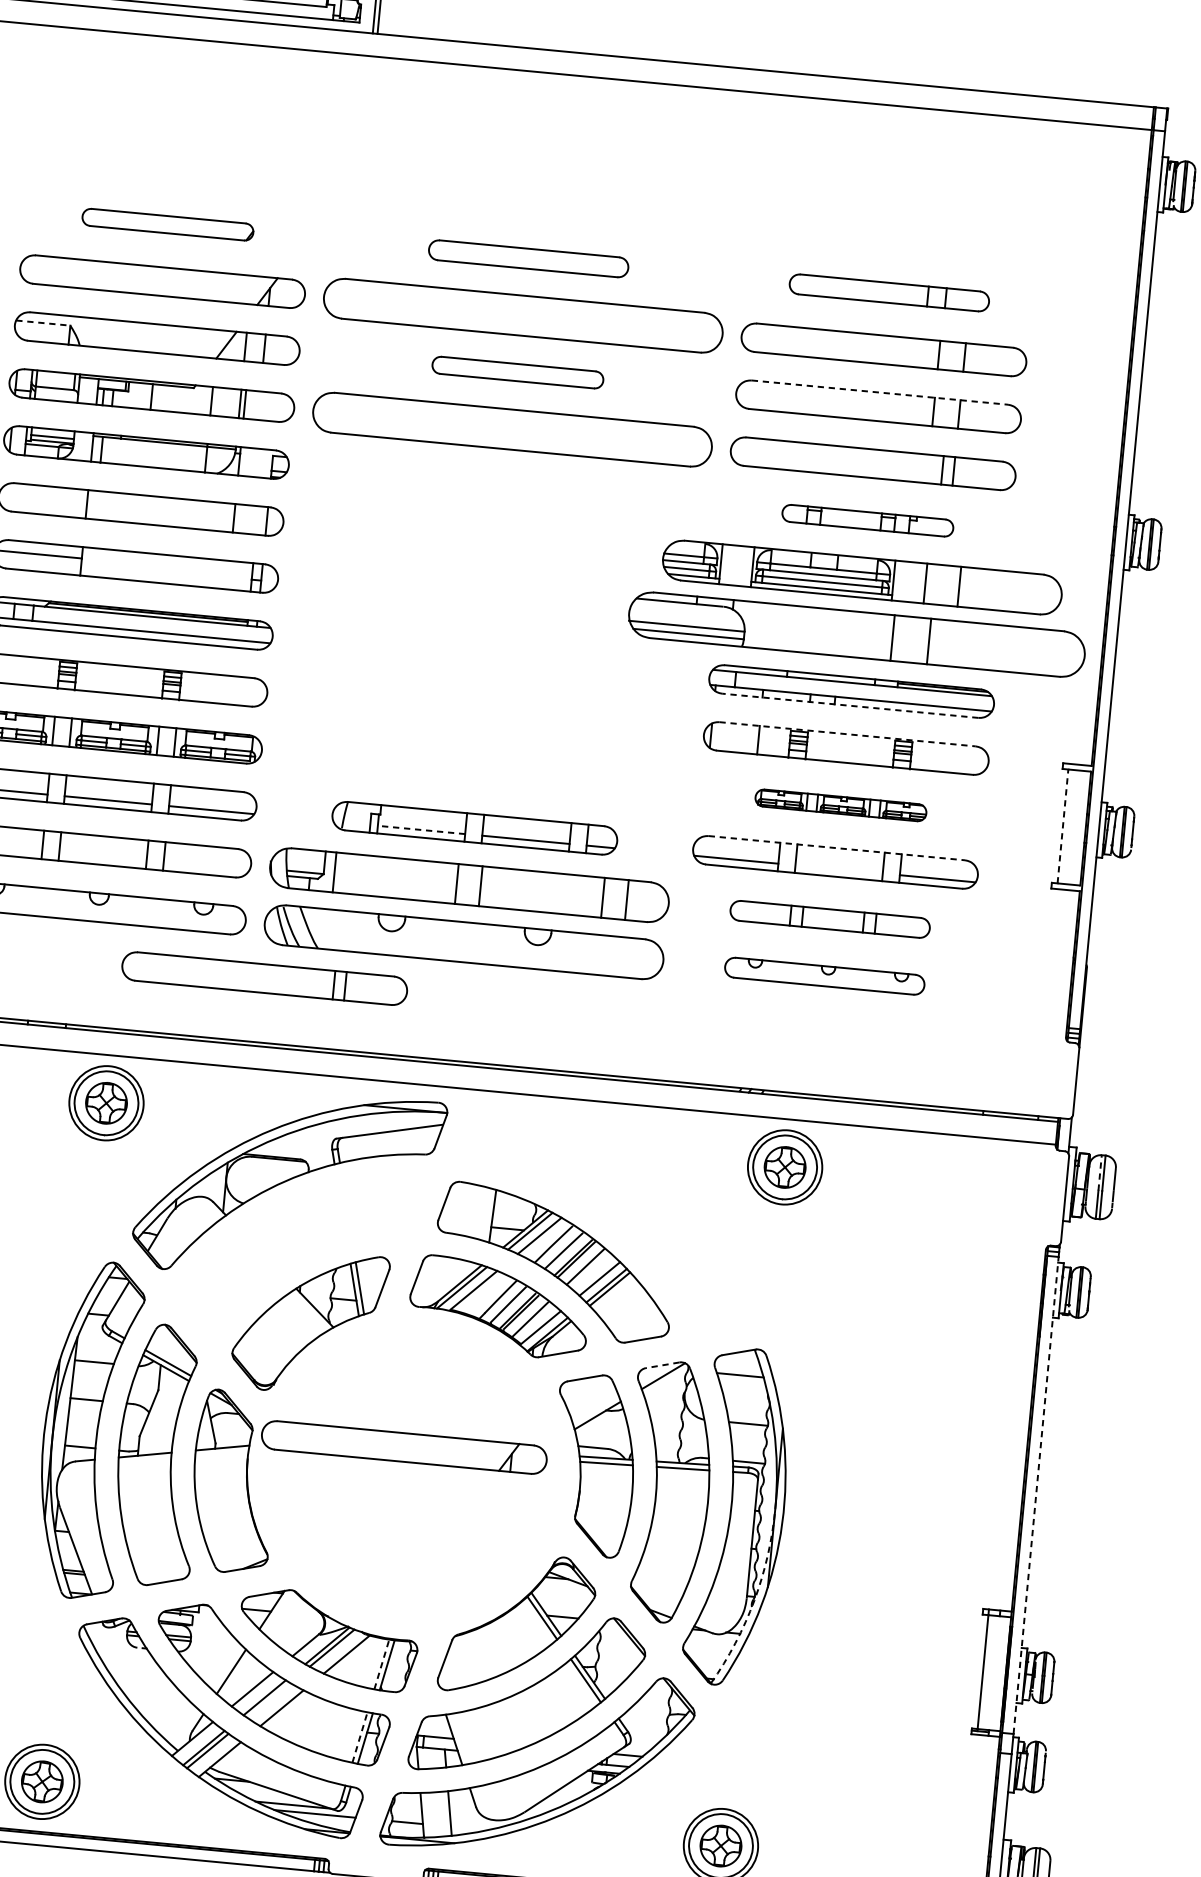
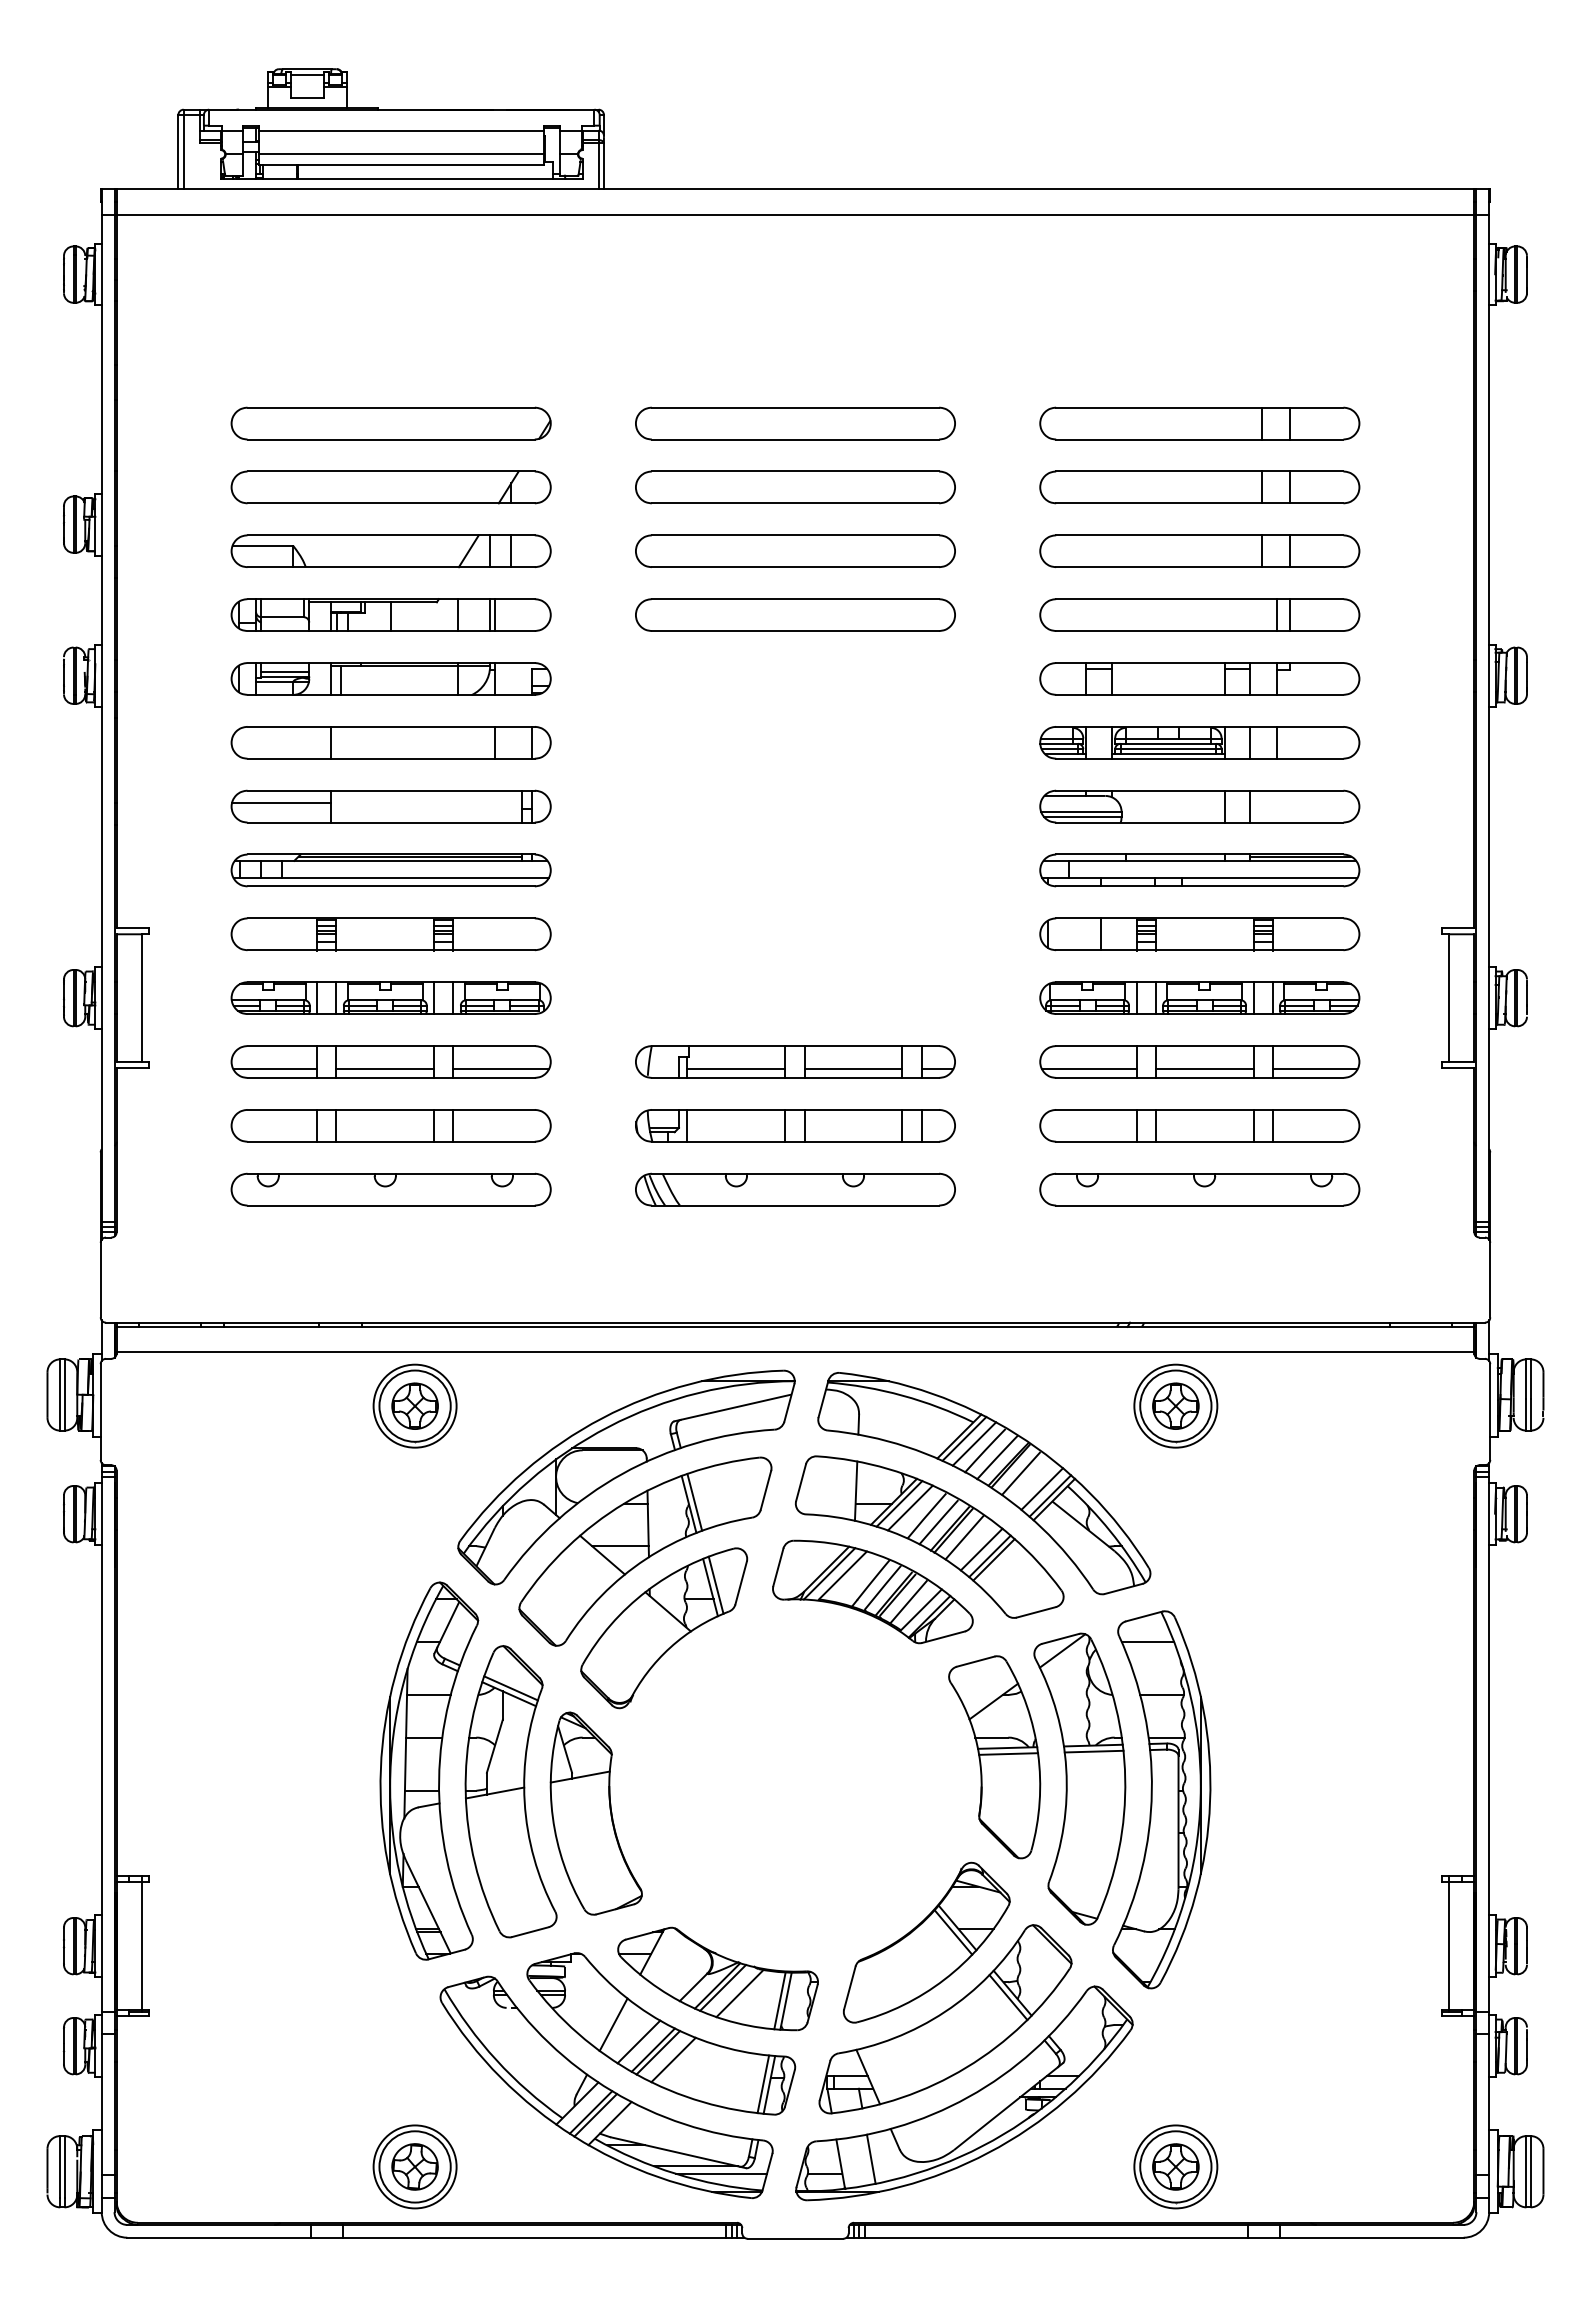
part: (167, 224) -> (390, 423), size x1.67
part: (528, 258) -> (795, 423), size x1.43
part: (889, 292) -> (1199, 423), size x1.43
part: (523, 315) -> (795, 487), size x0.71
line: (43, 322) -> (263, 545), dashed -> solid
part: (517, 372) -> (795, 550), size x1.67
line: (879, 392) -> (1199, 535), dashed -> solid
part: (512, 429) -> (795, 614), size x0.71
part: (867, 520) -> (1199, 678), size x1.67
part: (862, 577) -> (1199, 742), size x0.71
part: (856, 634) -> (1199, 806), size x0.62
line: (850, 705) -> (1199, 886), dashed -> solid
line: (847, 734) -> (1199, 918), dashed -> solid
part: (840, 804) -> (1199, 997), size x1.67
line: (1062, 826) -> (1448, 998), dashed -> solid
line: (421, 830) -> (736, 1069), dashed -> solid
line: (836, 848) -> (1199, 1046), dashed -> solid
line: (839, 869) -> (1204, 1069), added
part: (469, 884) -> (795, 1125), size x0.71
part: (829, 919) -> (1199, 1125), size x1.43
part: (464, 942) -> (795, 1189), size x0.71
part: (824, 976) -> (1199, 1189), size x1.43
part: (264, 978) -> (577, 1250), removed
line: (1100, 1173) -> (1526, 1379), dashed -> solid
part: (607, 1220) -> (984, 1483), added
part: (299, 1252) -> (645, 1551), added
line: (662, 1365) -> (1060, 1639), dashed -> solid
part: (403, 1447) -> (781, 1757), removed
line: (1036, 1494) -> (1489, 1743), dashed -> solid
arc: (754, 1600) -> (1187, 1890), dashed -> solid
line: (381, 1664) -> (779, 2000), dashed -> solid
line: (269, 1700) -> (658, 2052), added
line: (360, 1736) -> (763, 2083), dashed -> solid

